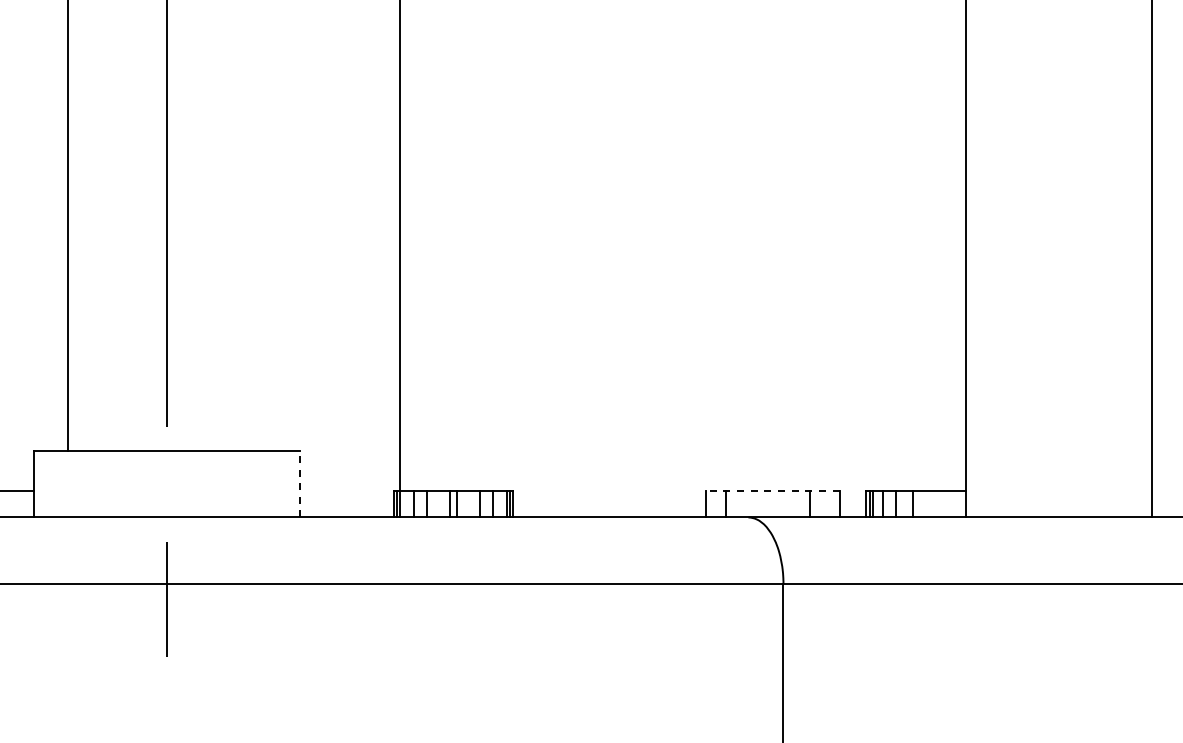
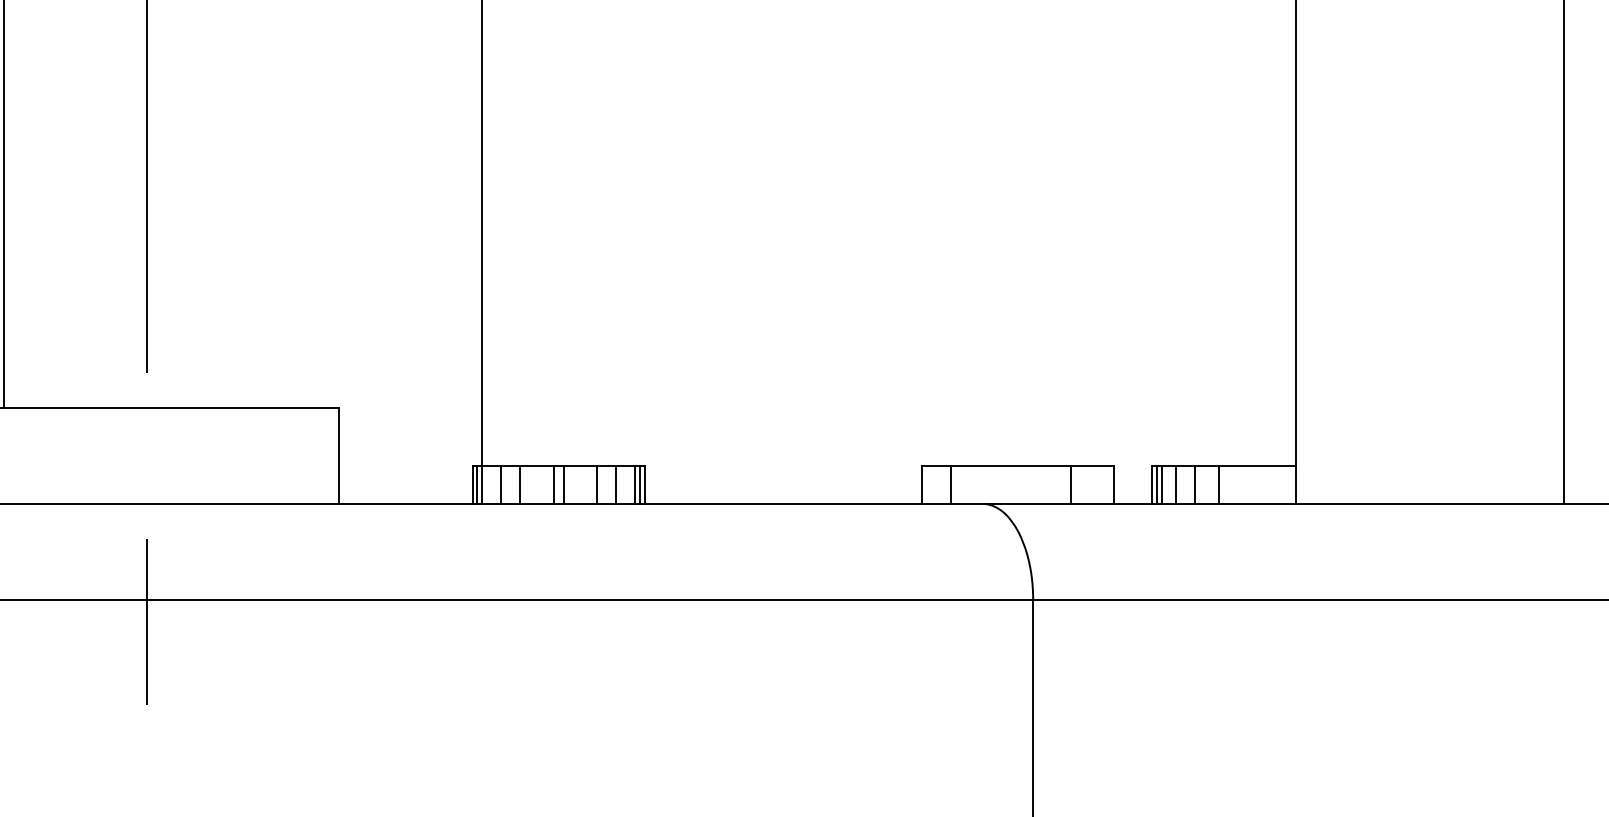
line: (300, 483) -> (338, 455), dashed -> solid
line: (772, 490) -> (1017, 465), dashed -> solid

